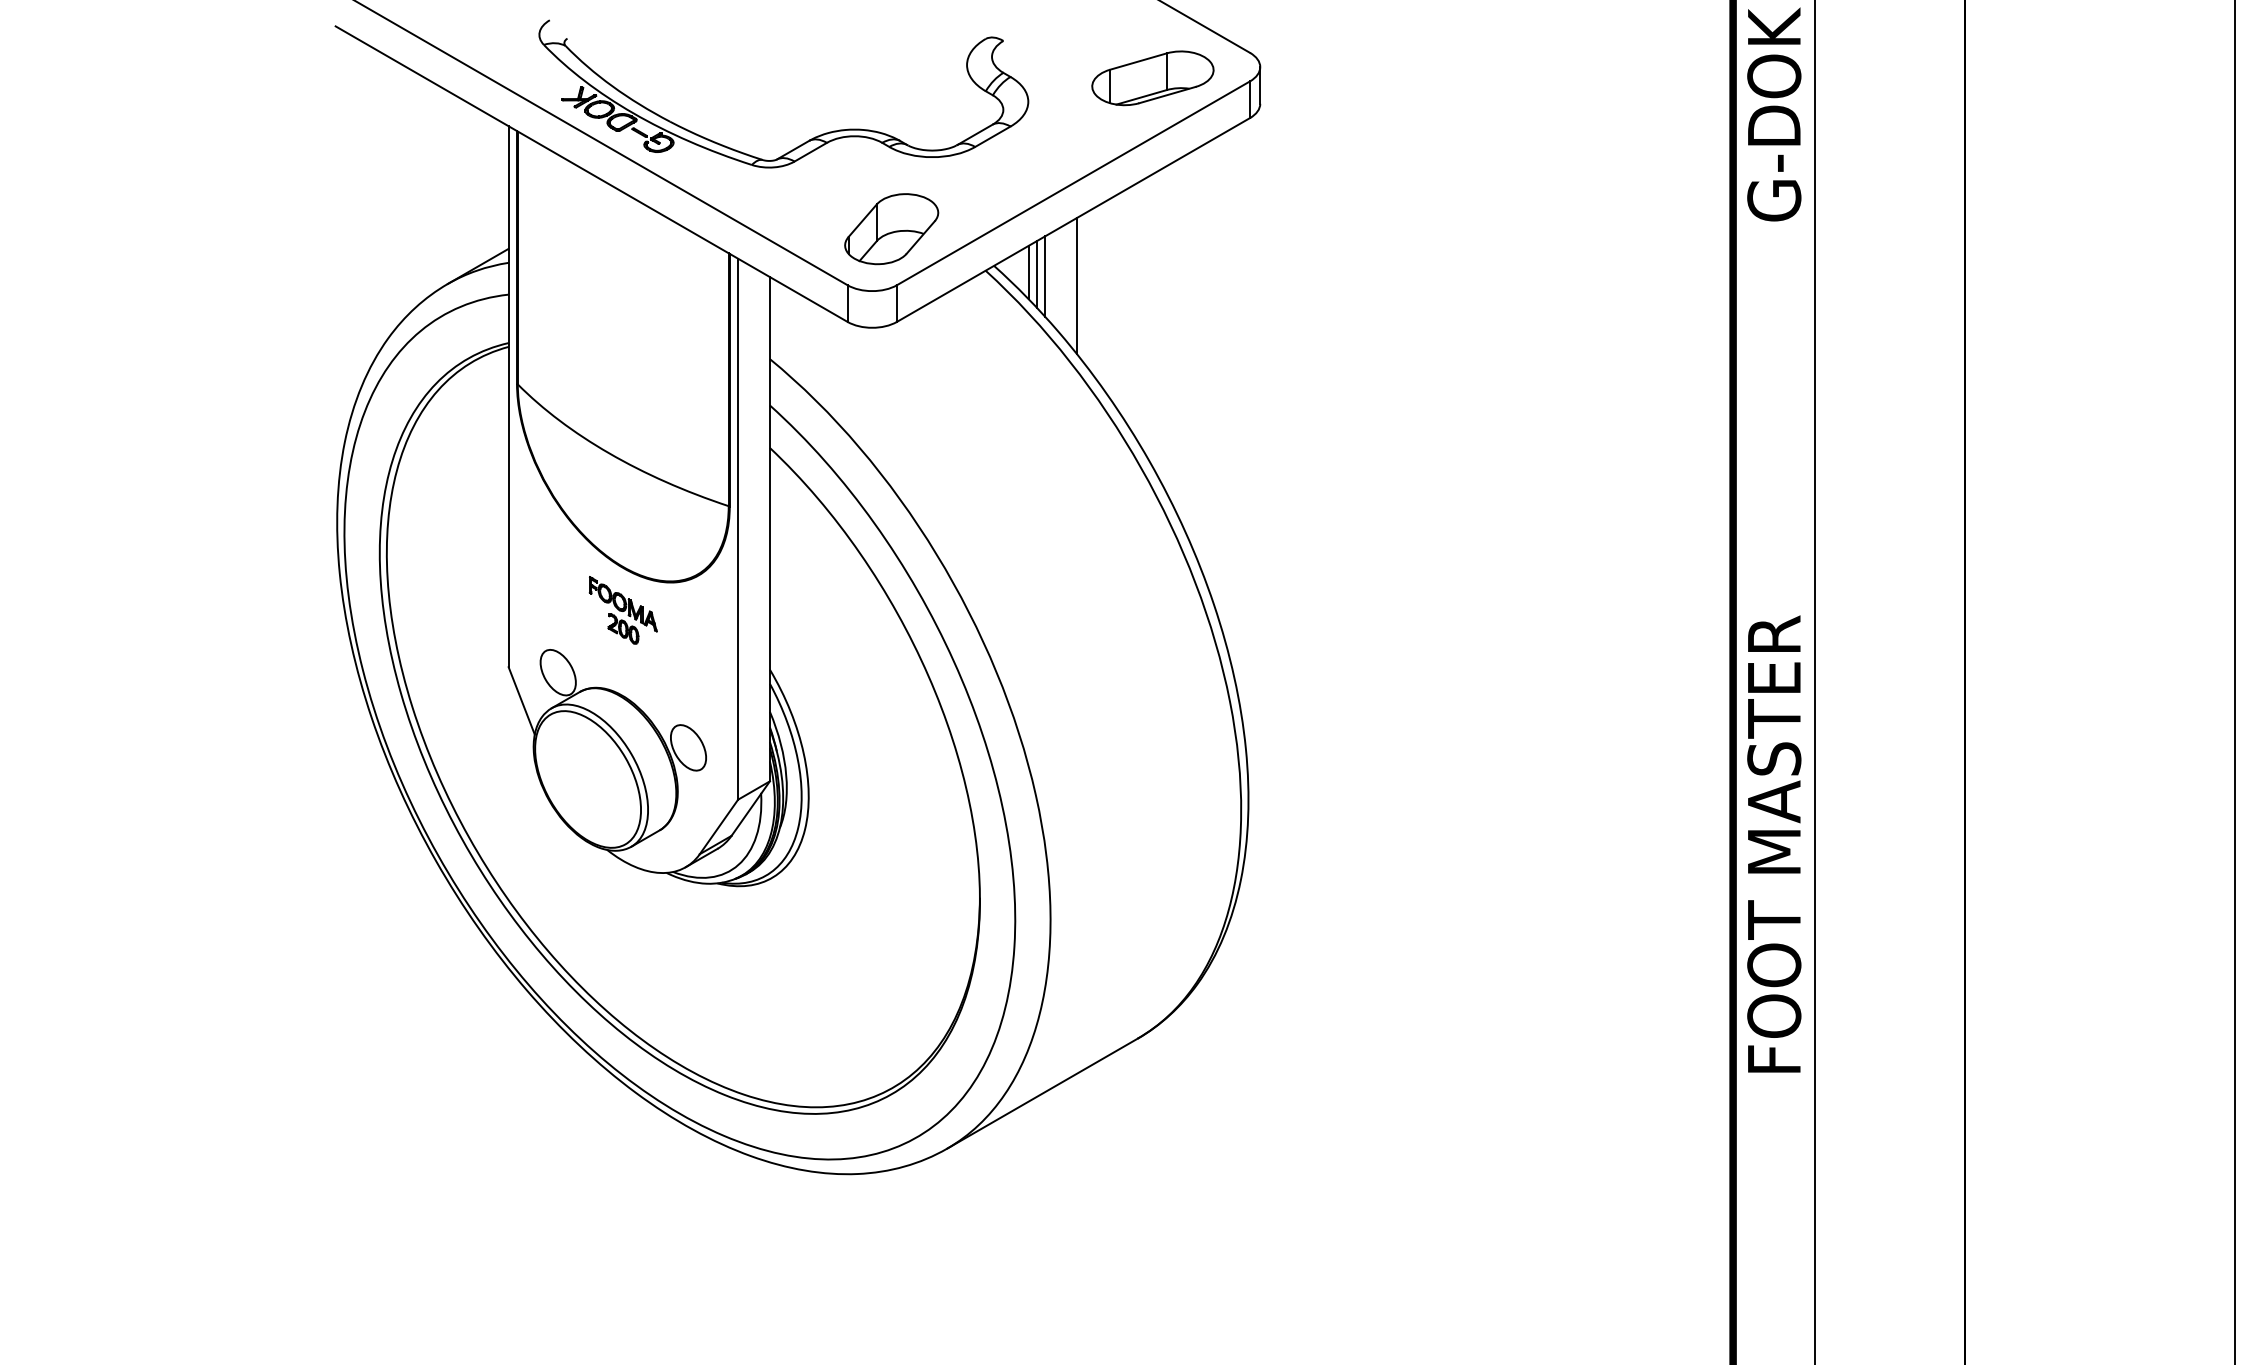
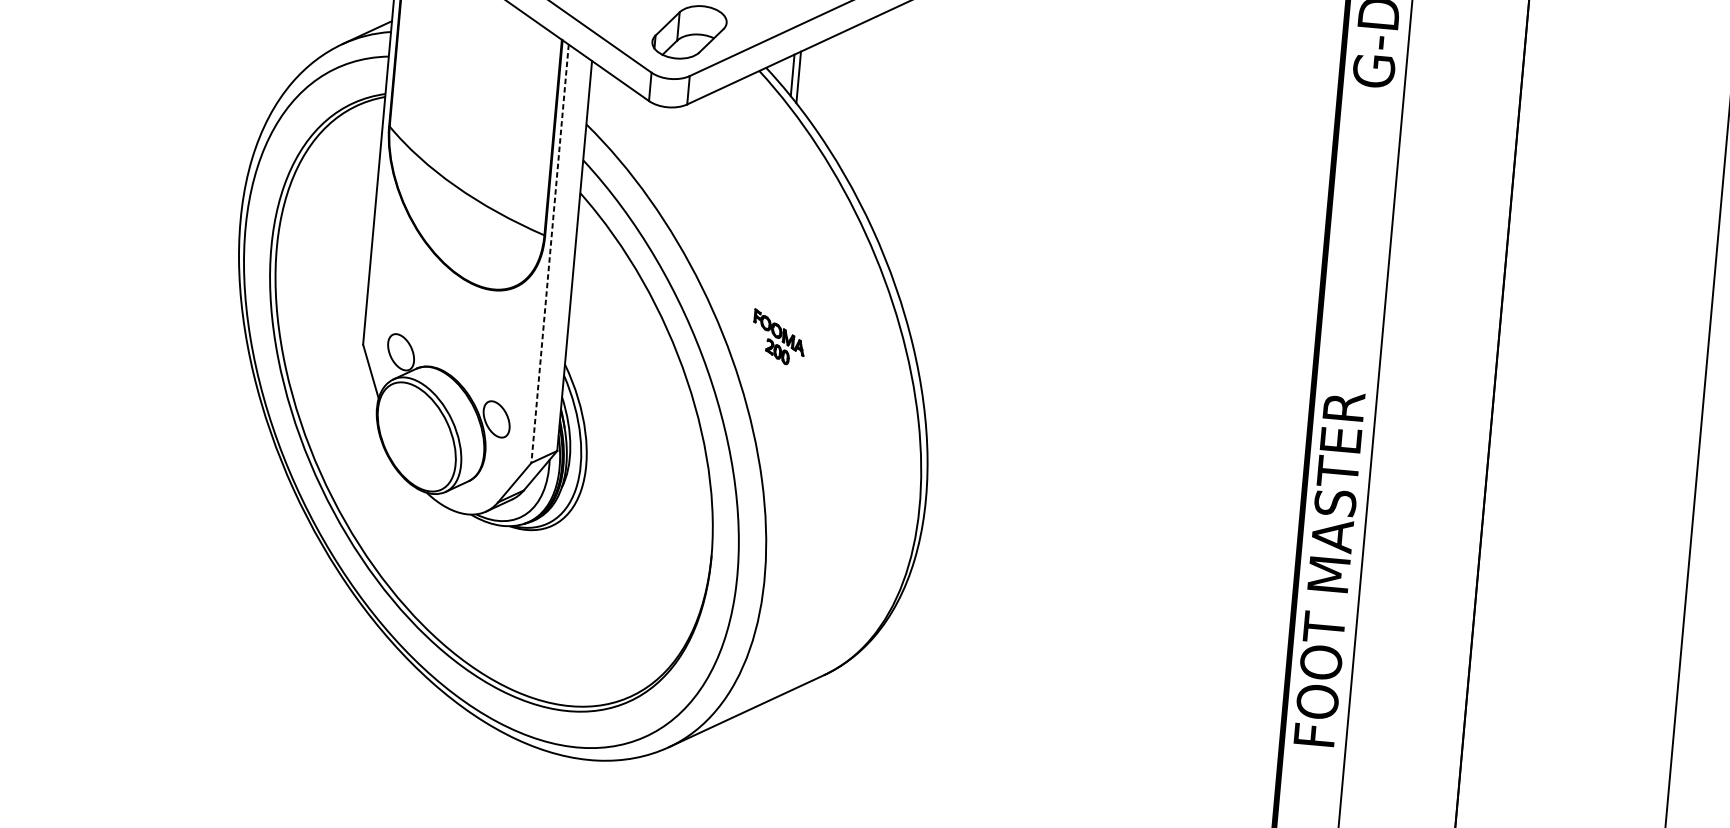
line: (1045, 276) -> (805, 79), removed
line: (1077, 285) -> (829, 88), removed
line: (738, 529) -> (550, 254), solid -> dashed
part: (622, 610) -> (778, 337), moved

